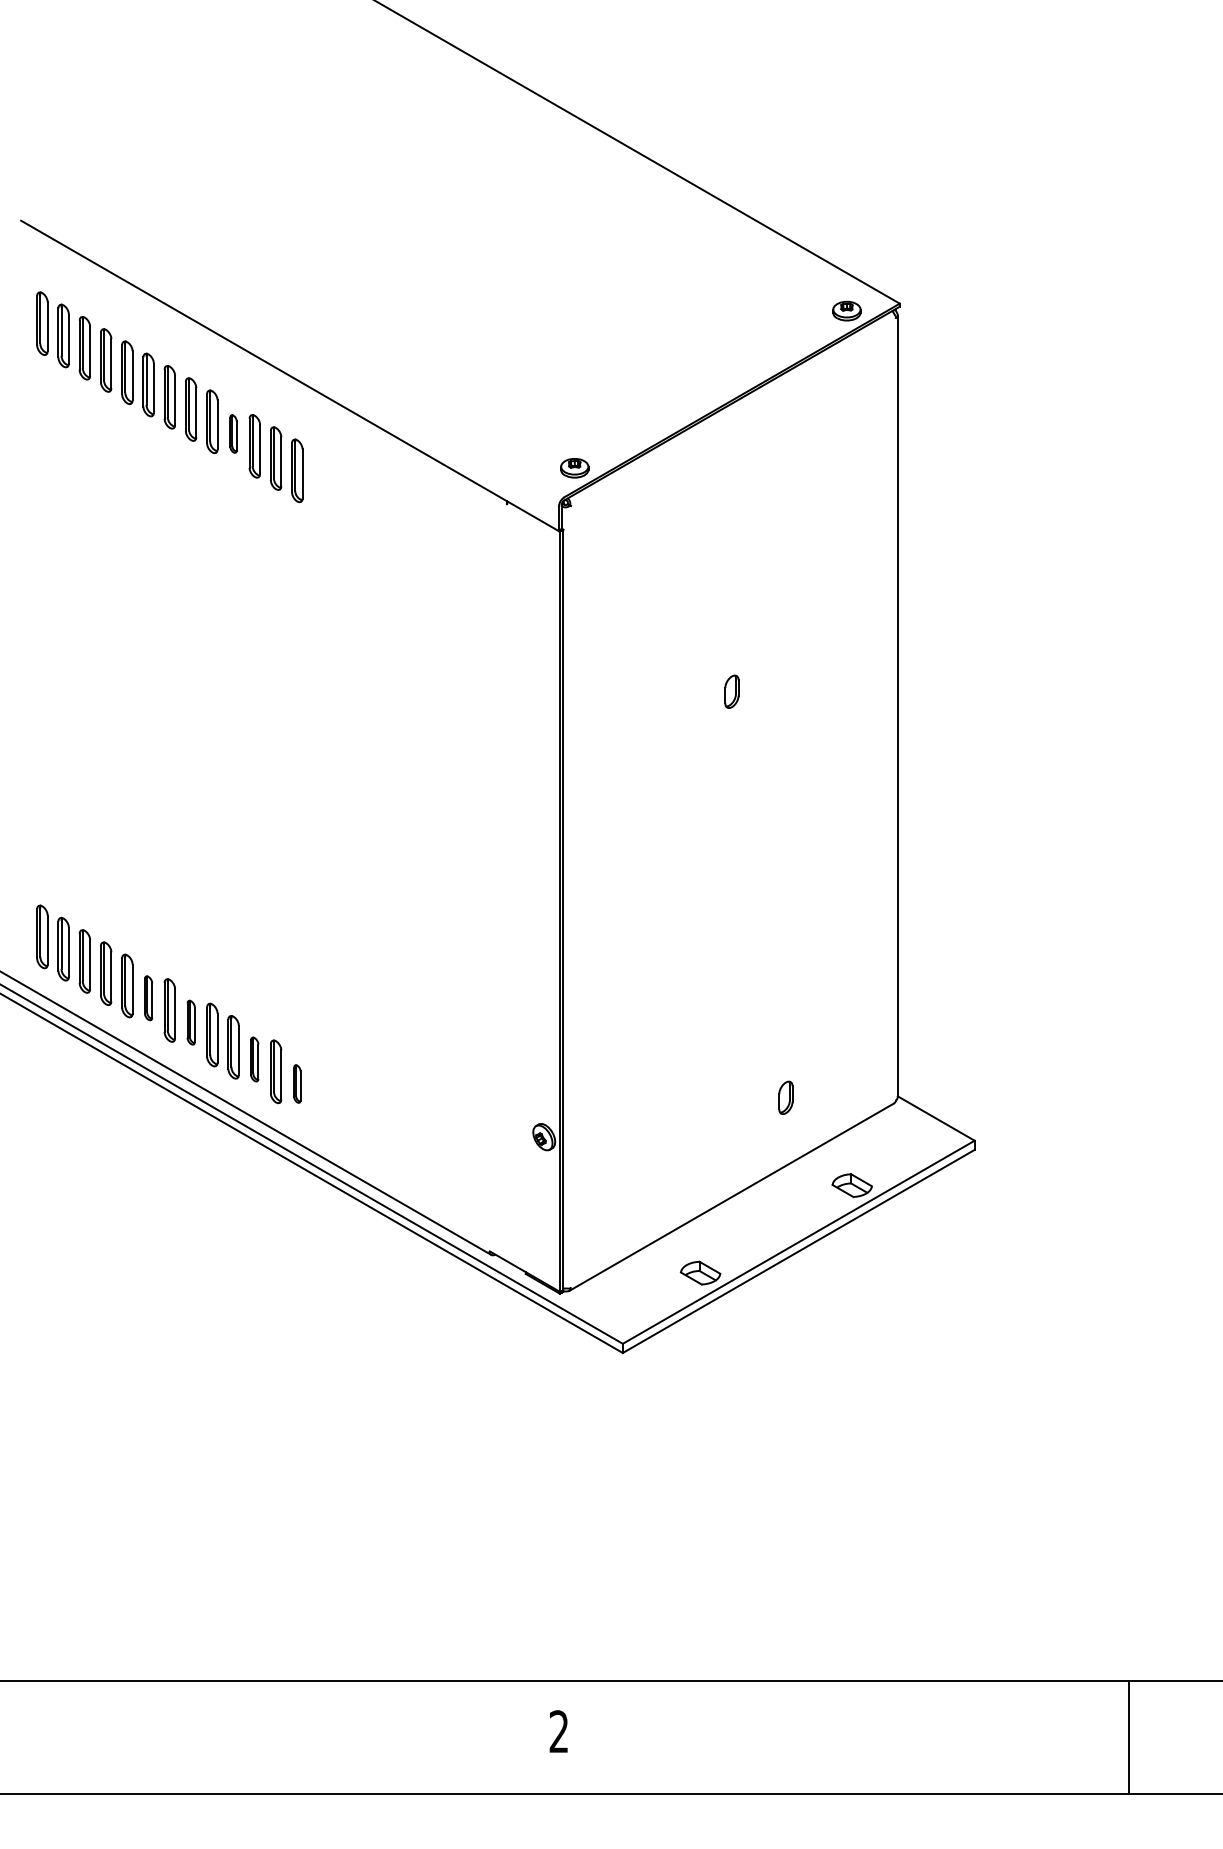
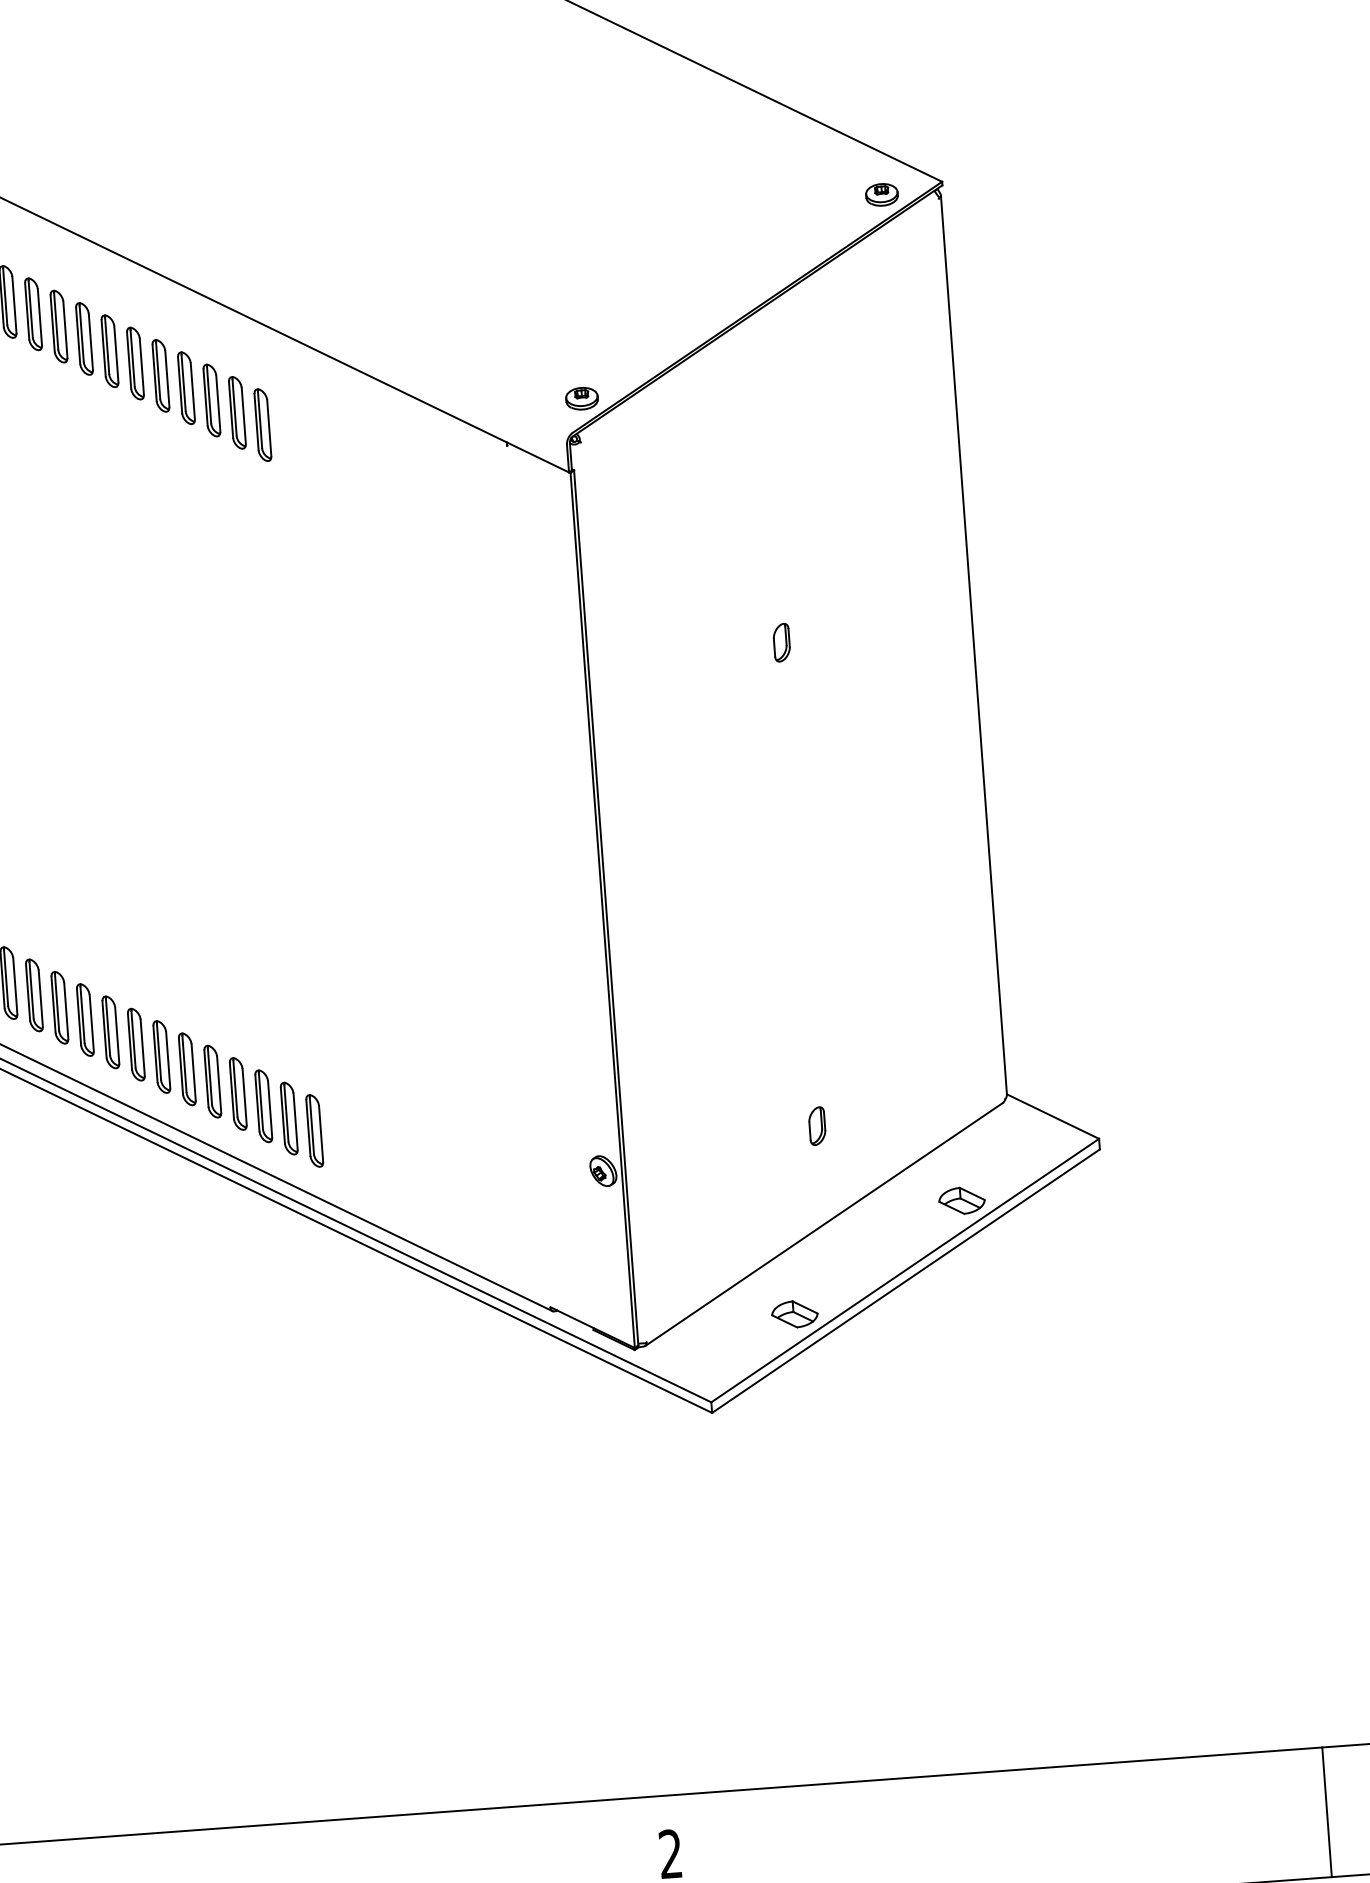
part: (233, 433) -> (186, 387), size x1.67
part: (148, 998) -> (136, 1045), size x1.43
part: (191, 1022) -> (187, 1068), size x1.43
part: (254, 1059) -> (263, 1106), size x1.43
part: (297, 1083) -> (314, 1130), size x1.67
part: (785, 1097) -> (816, 1125), moved

